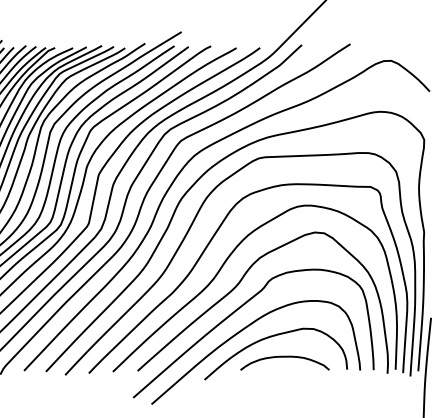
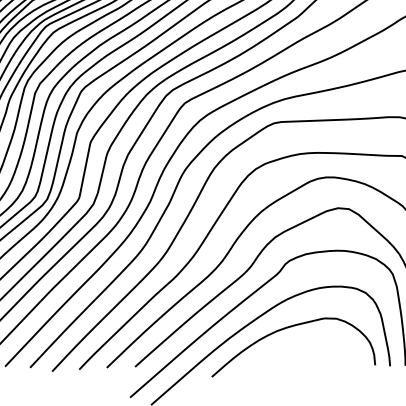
curve: (284, 357) -> (303, 351), removed

